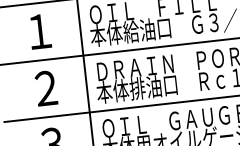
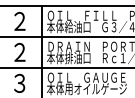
text: (38, 28) -> (19, 19), １ -> ２

